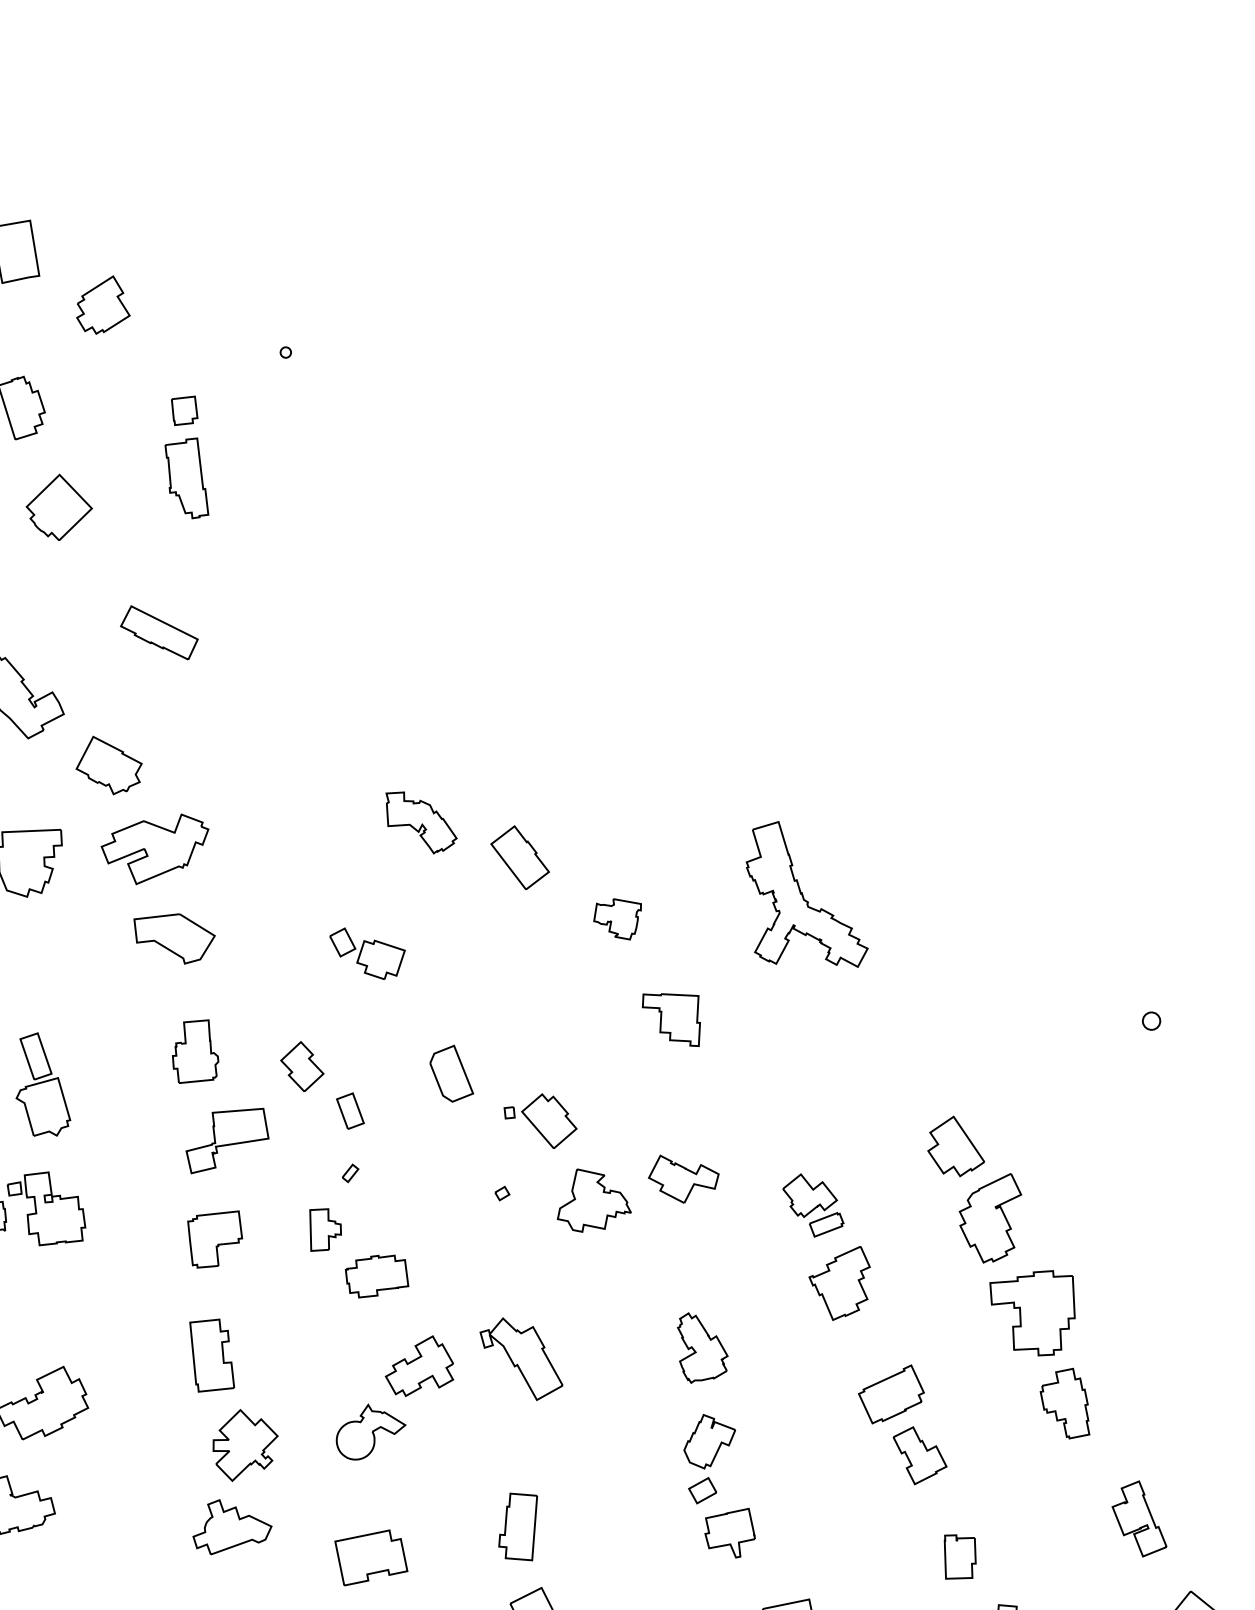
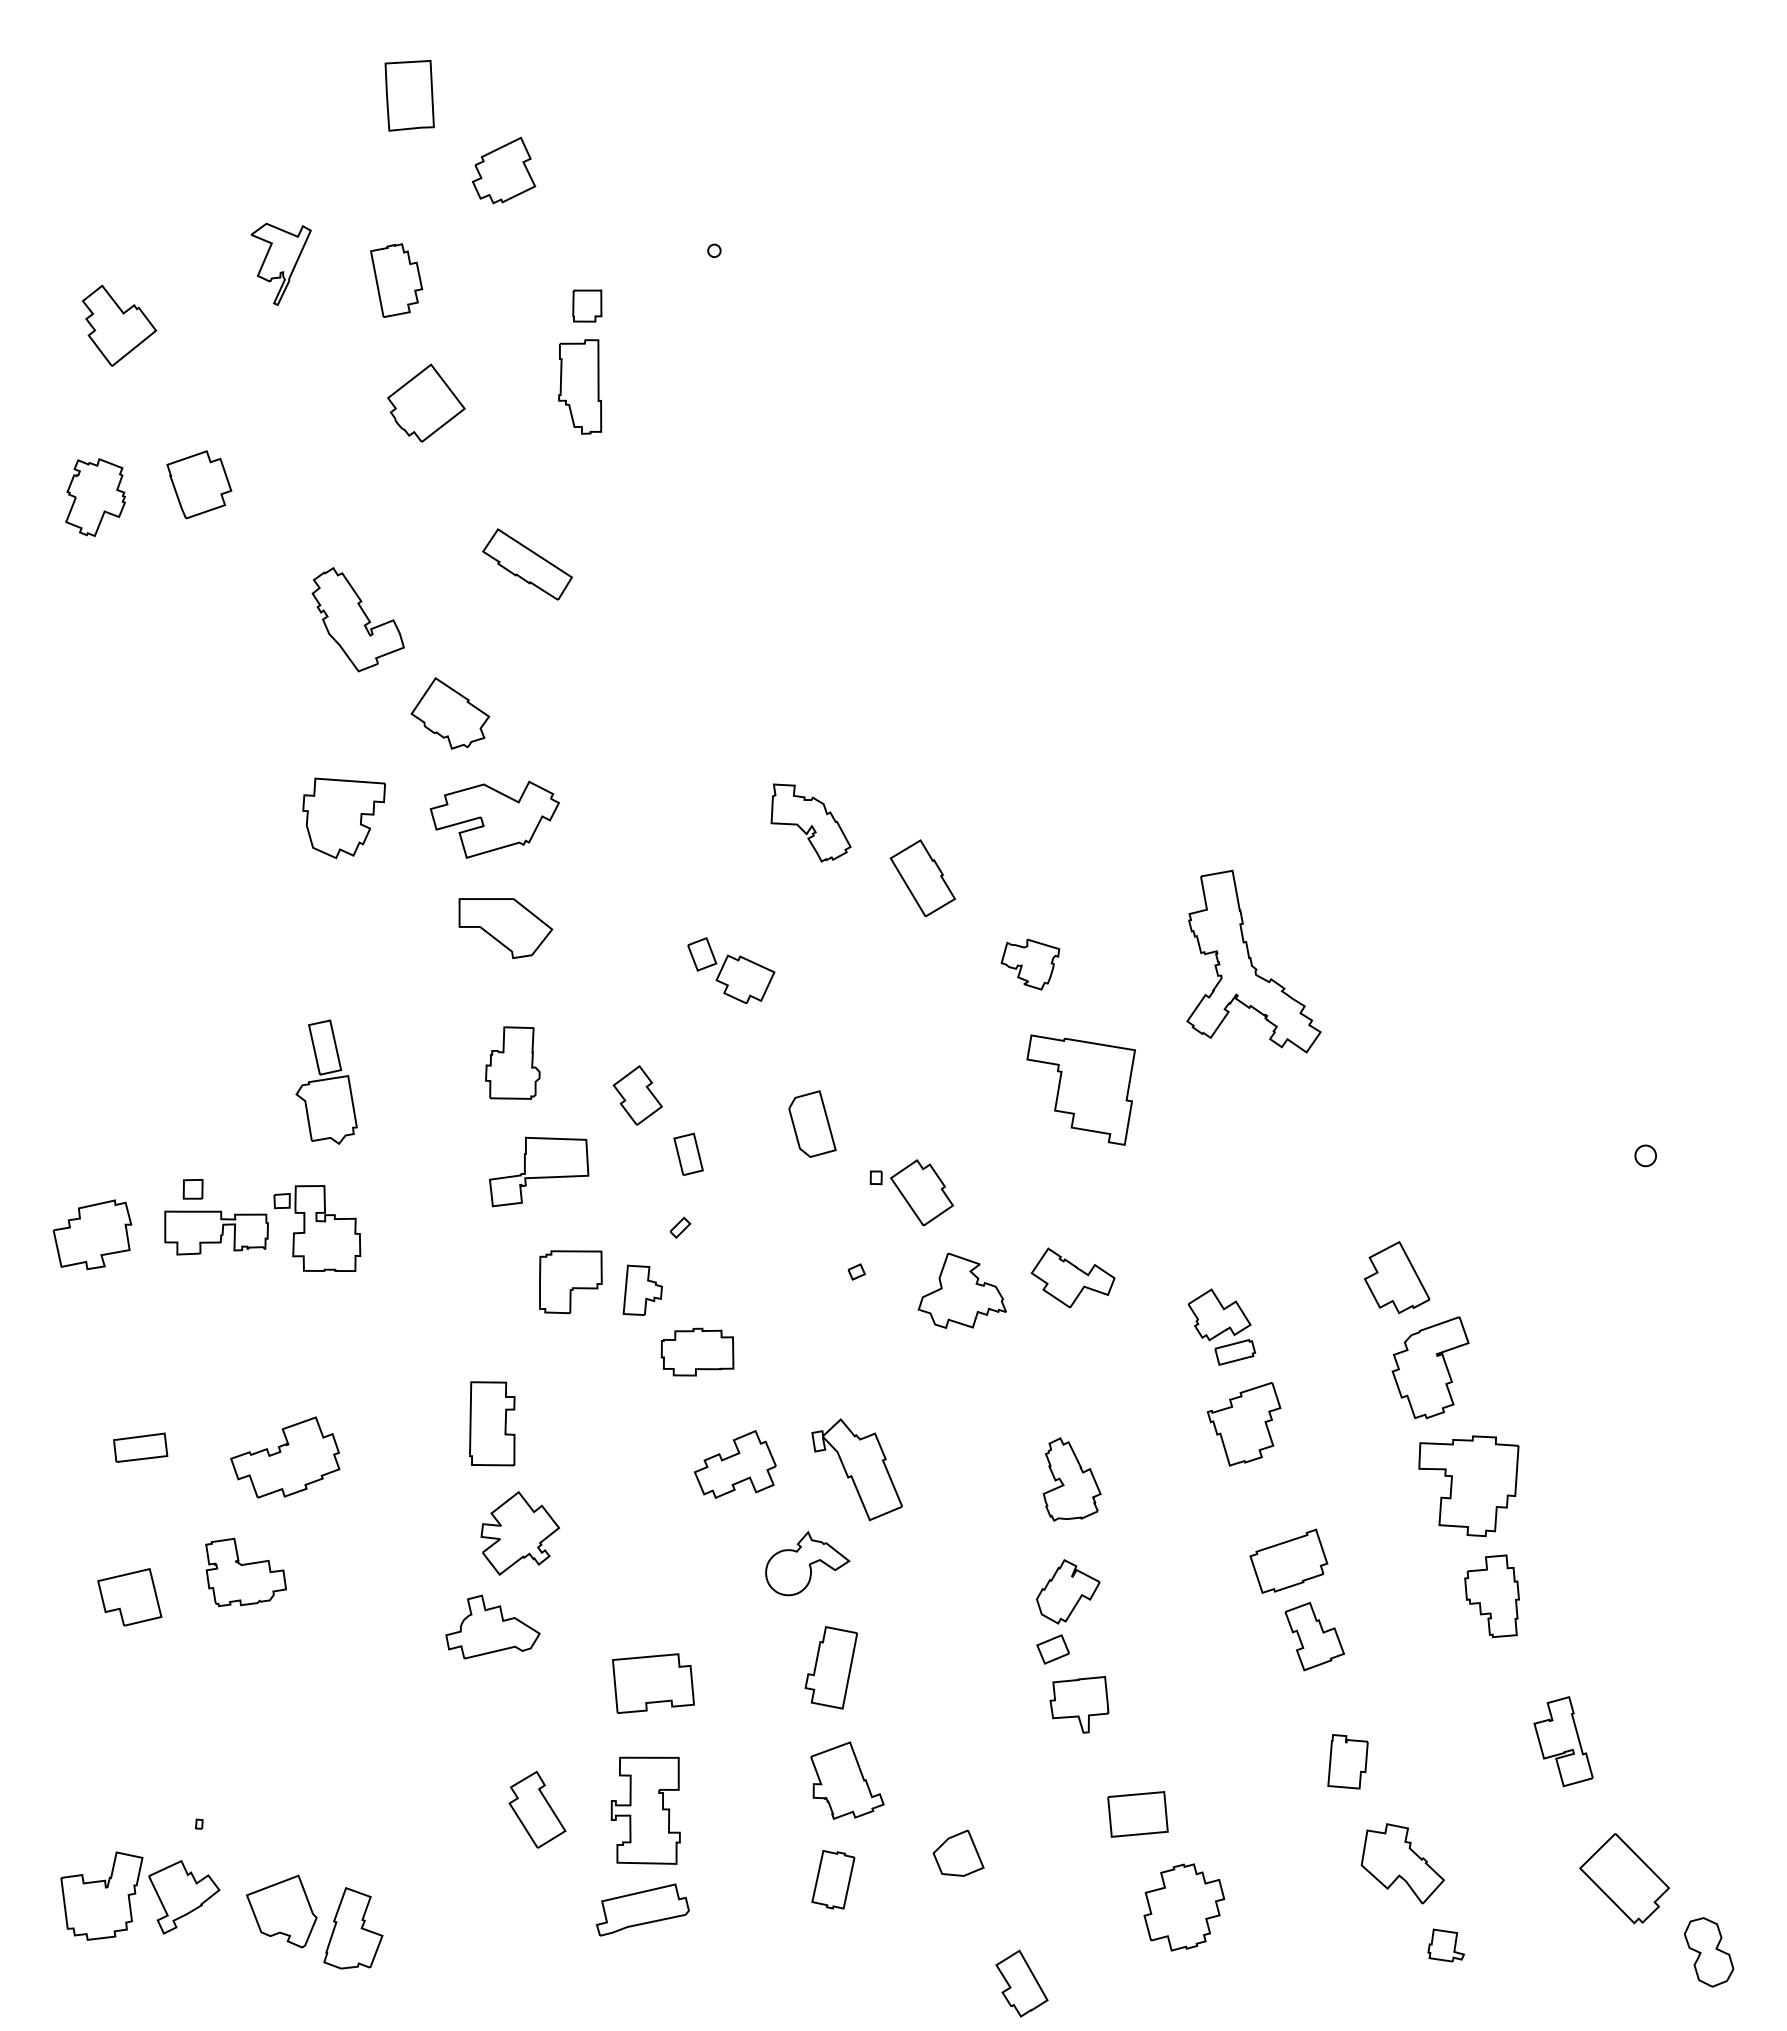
part: (672, 1020) -> (1080, 1090), size x1.6
part: (215, 1240) -> (570, 1282), moved
part: (370, 1431) -> (807, 1563), moved

